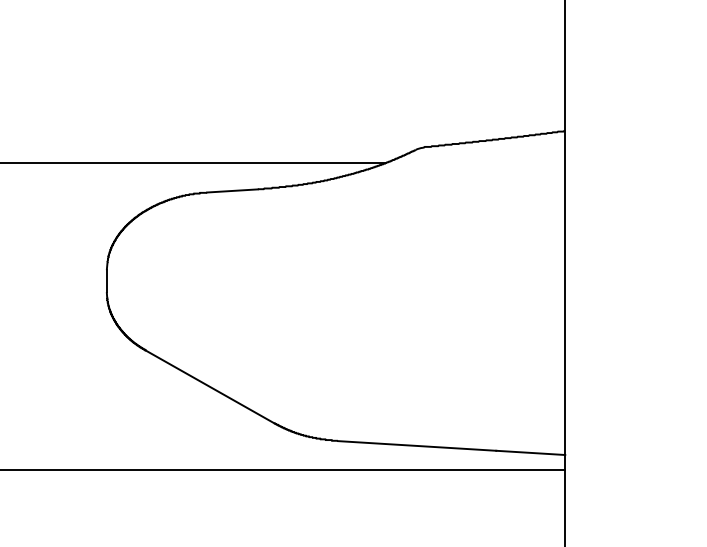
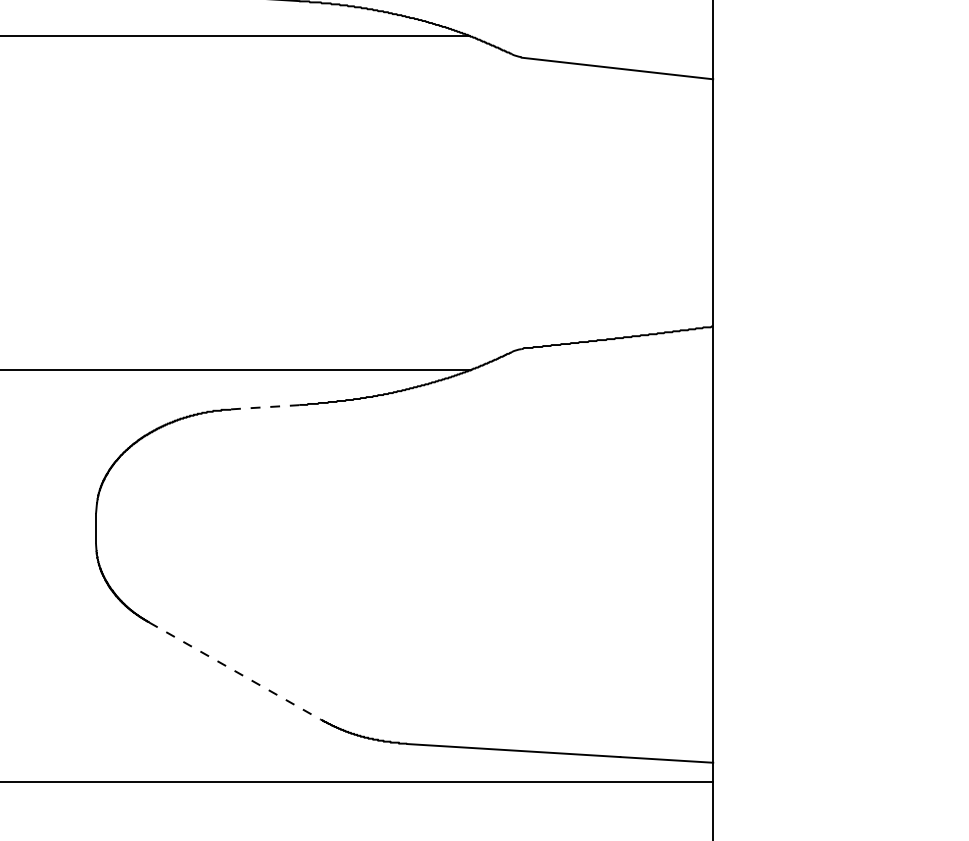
line: (232, 191) -> (265, 407), solid -> dashed
line: (209, 387) -> (234, 671), solid -> dashed

